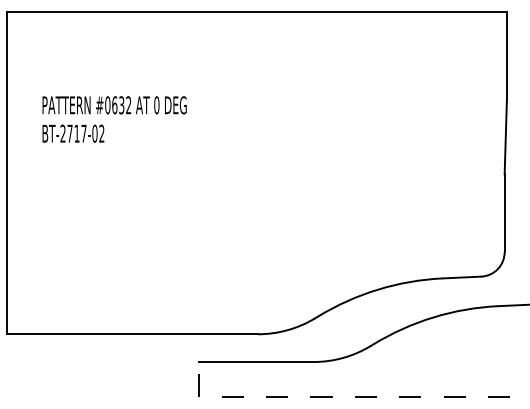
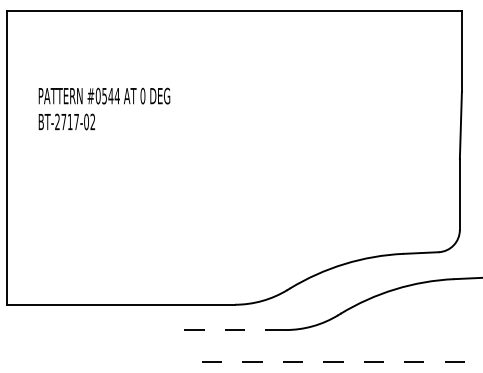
text: (121, 104) -> (110, 95), #0632 -> #0544
line: (256, 362) -> (233, 330), solid -> dashed
line: (199, 385) -> (181, 351), removed

